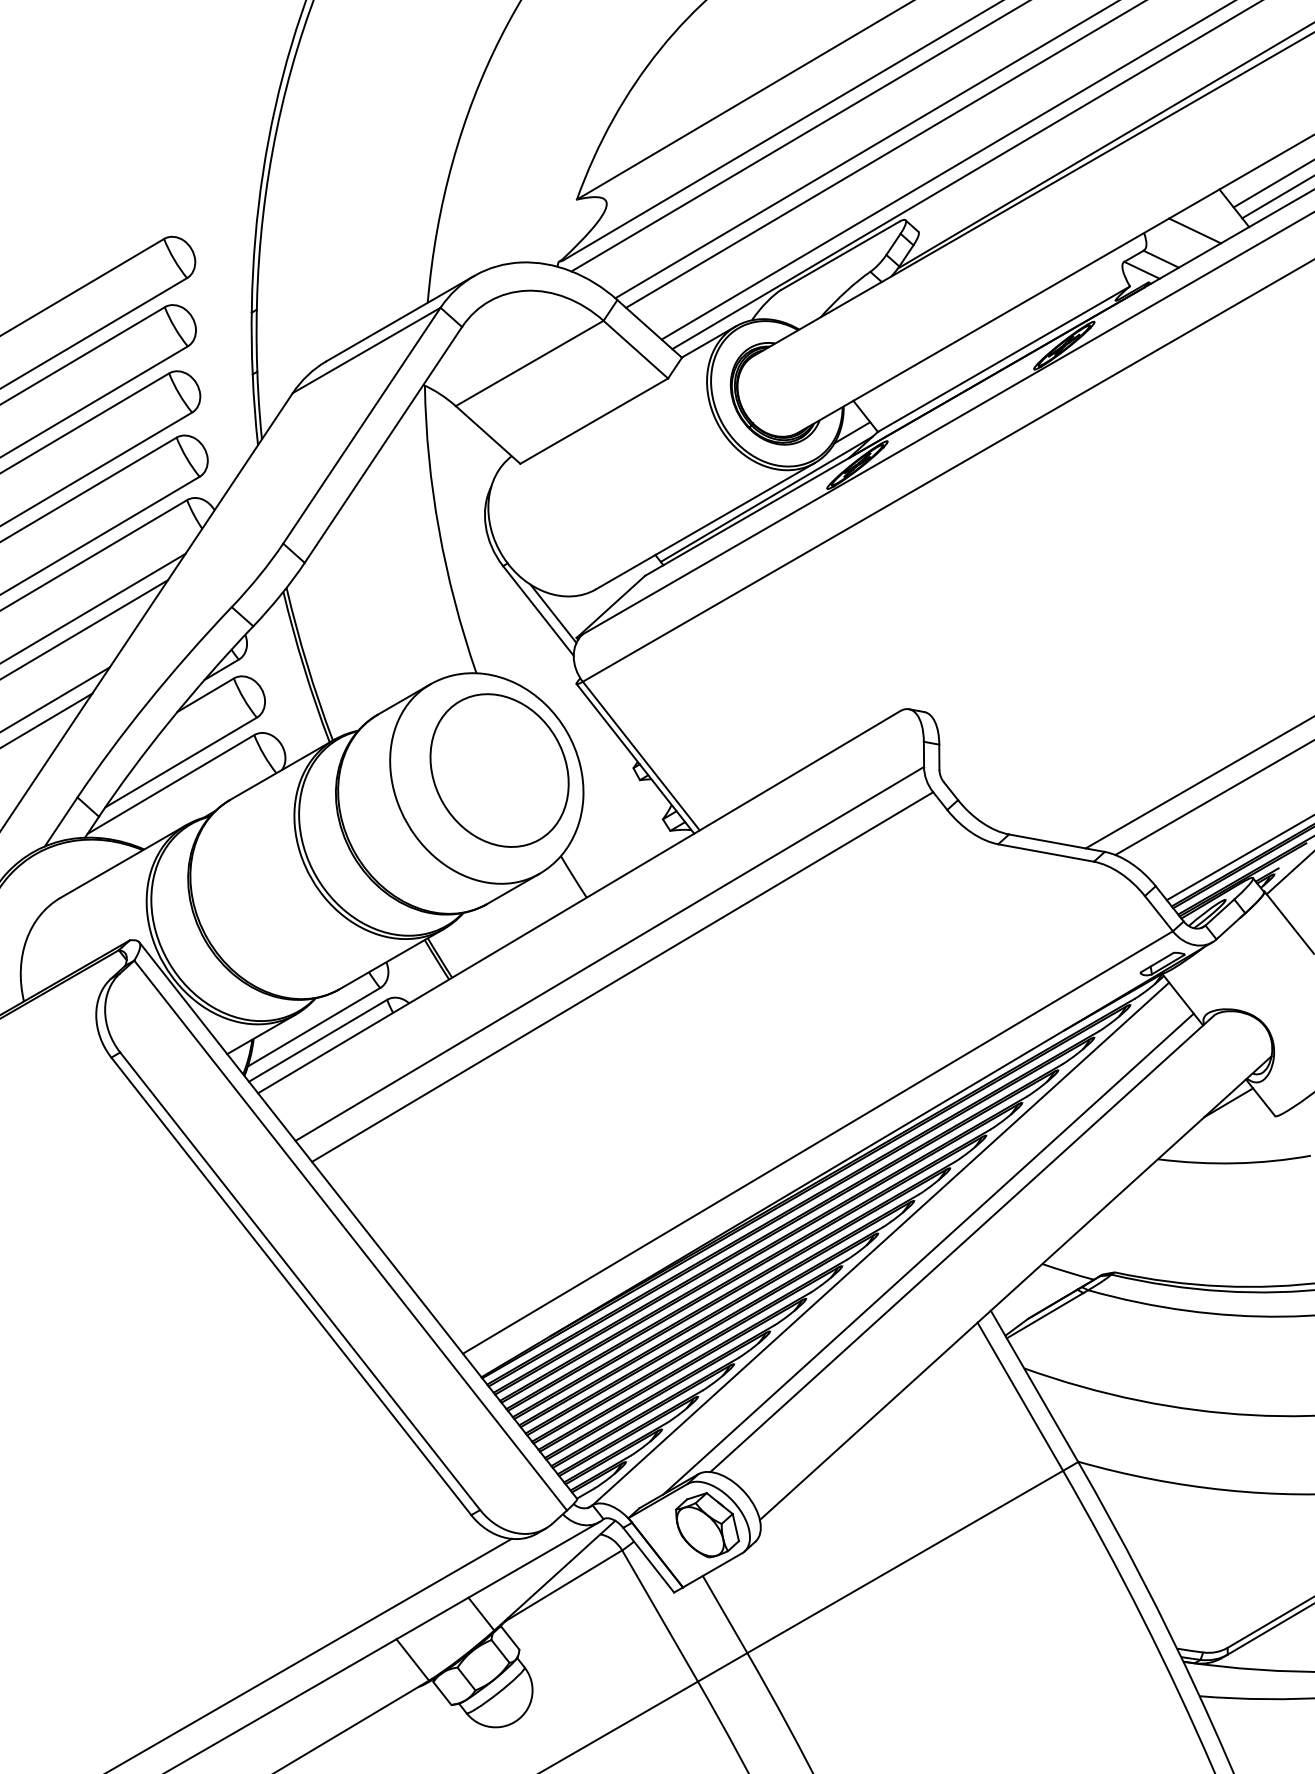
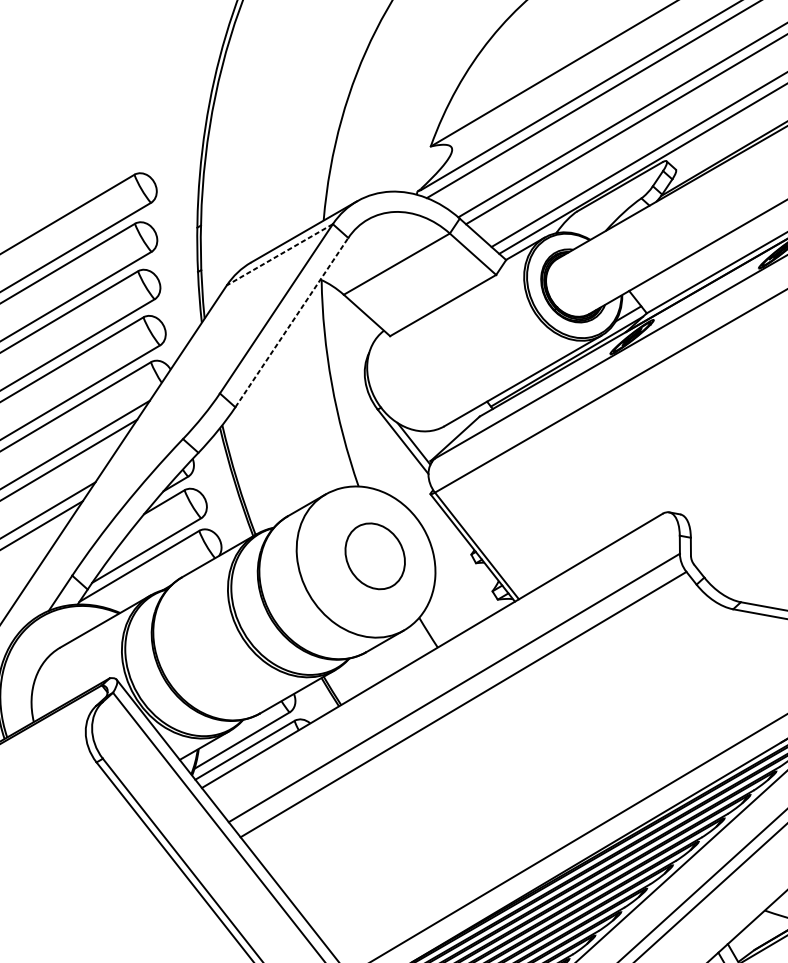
line: (366, 350) -> (279, 254), solid -> dashed
line: (383, 444) -> (291, 322), solid -> dashed
part: (499, 770) -> (375, 556), size x0.6

